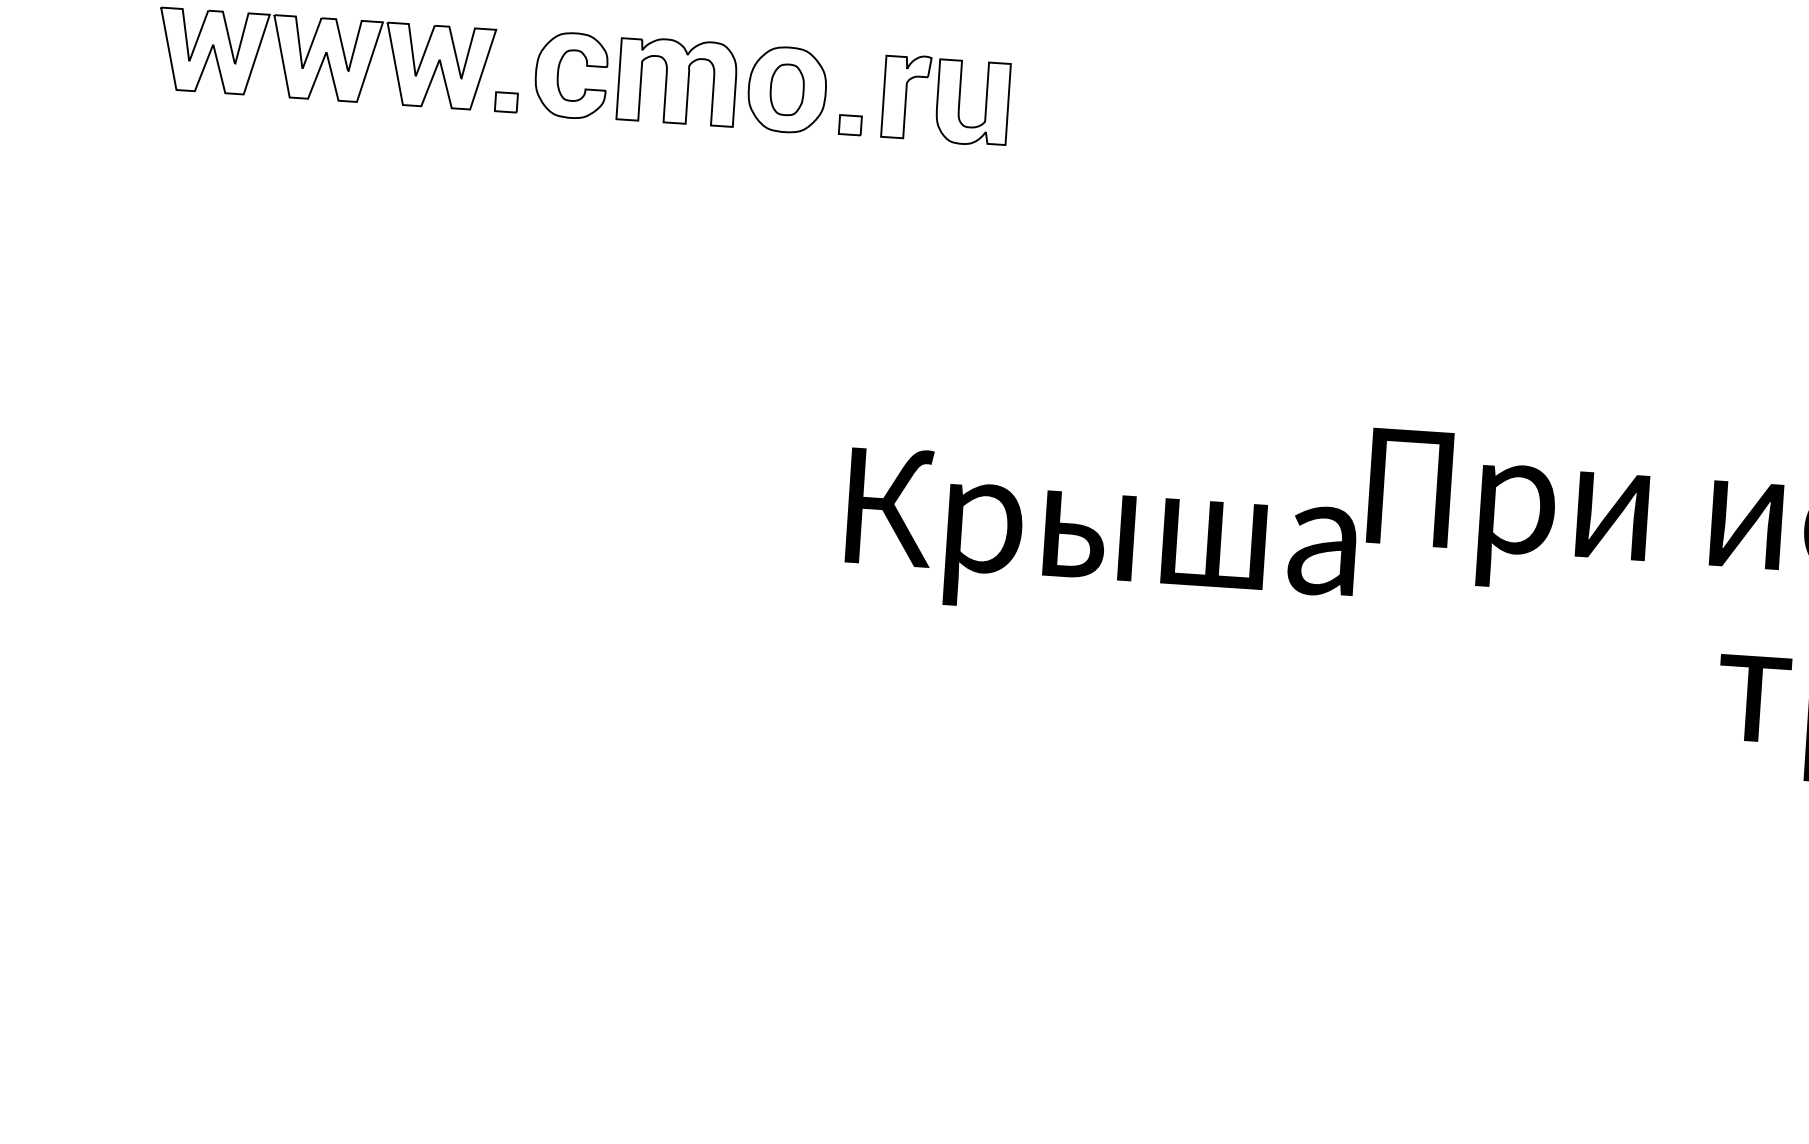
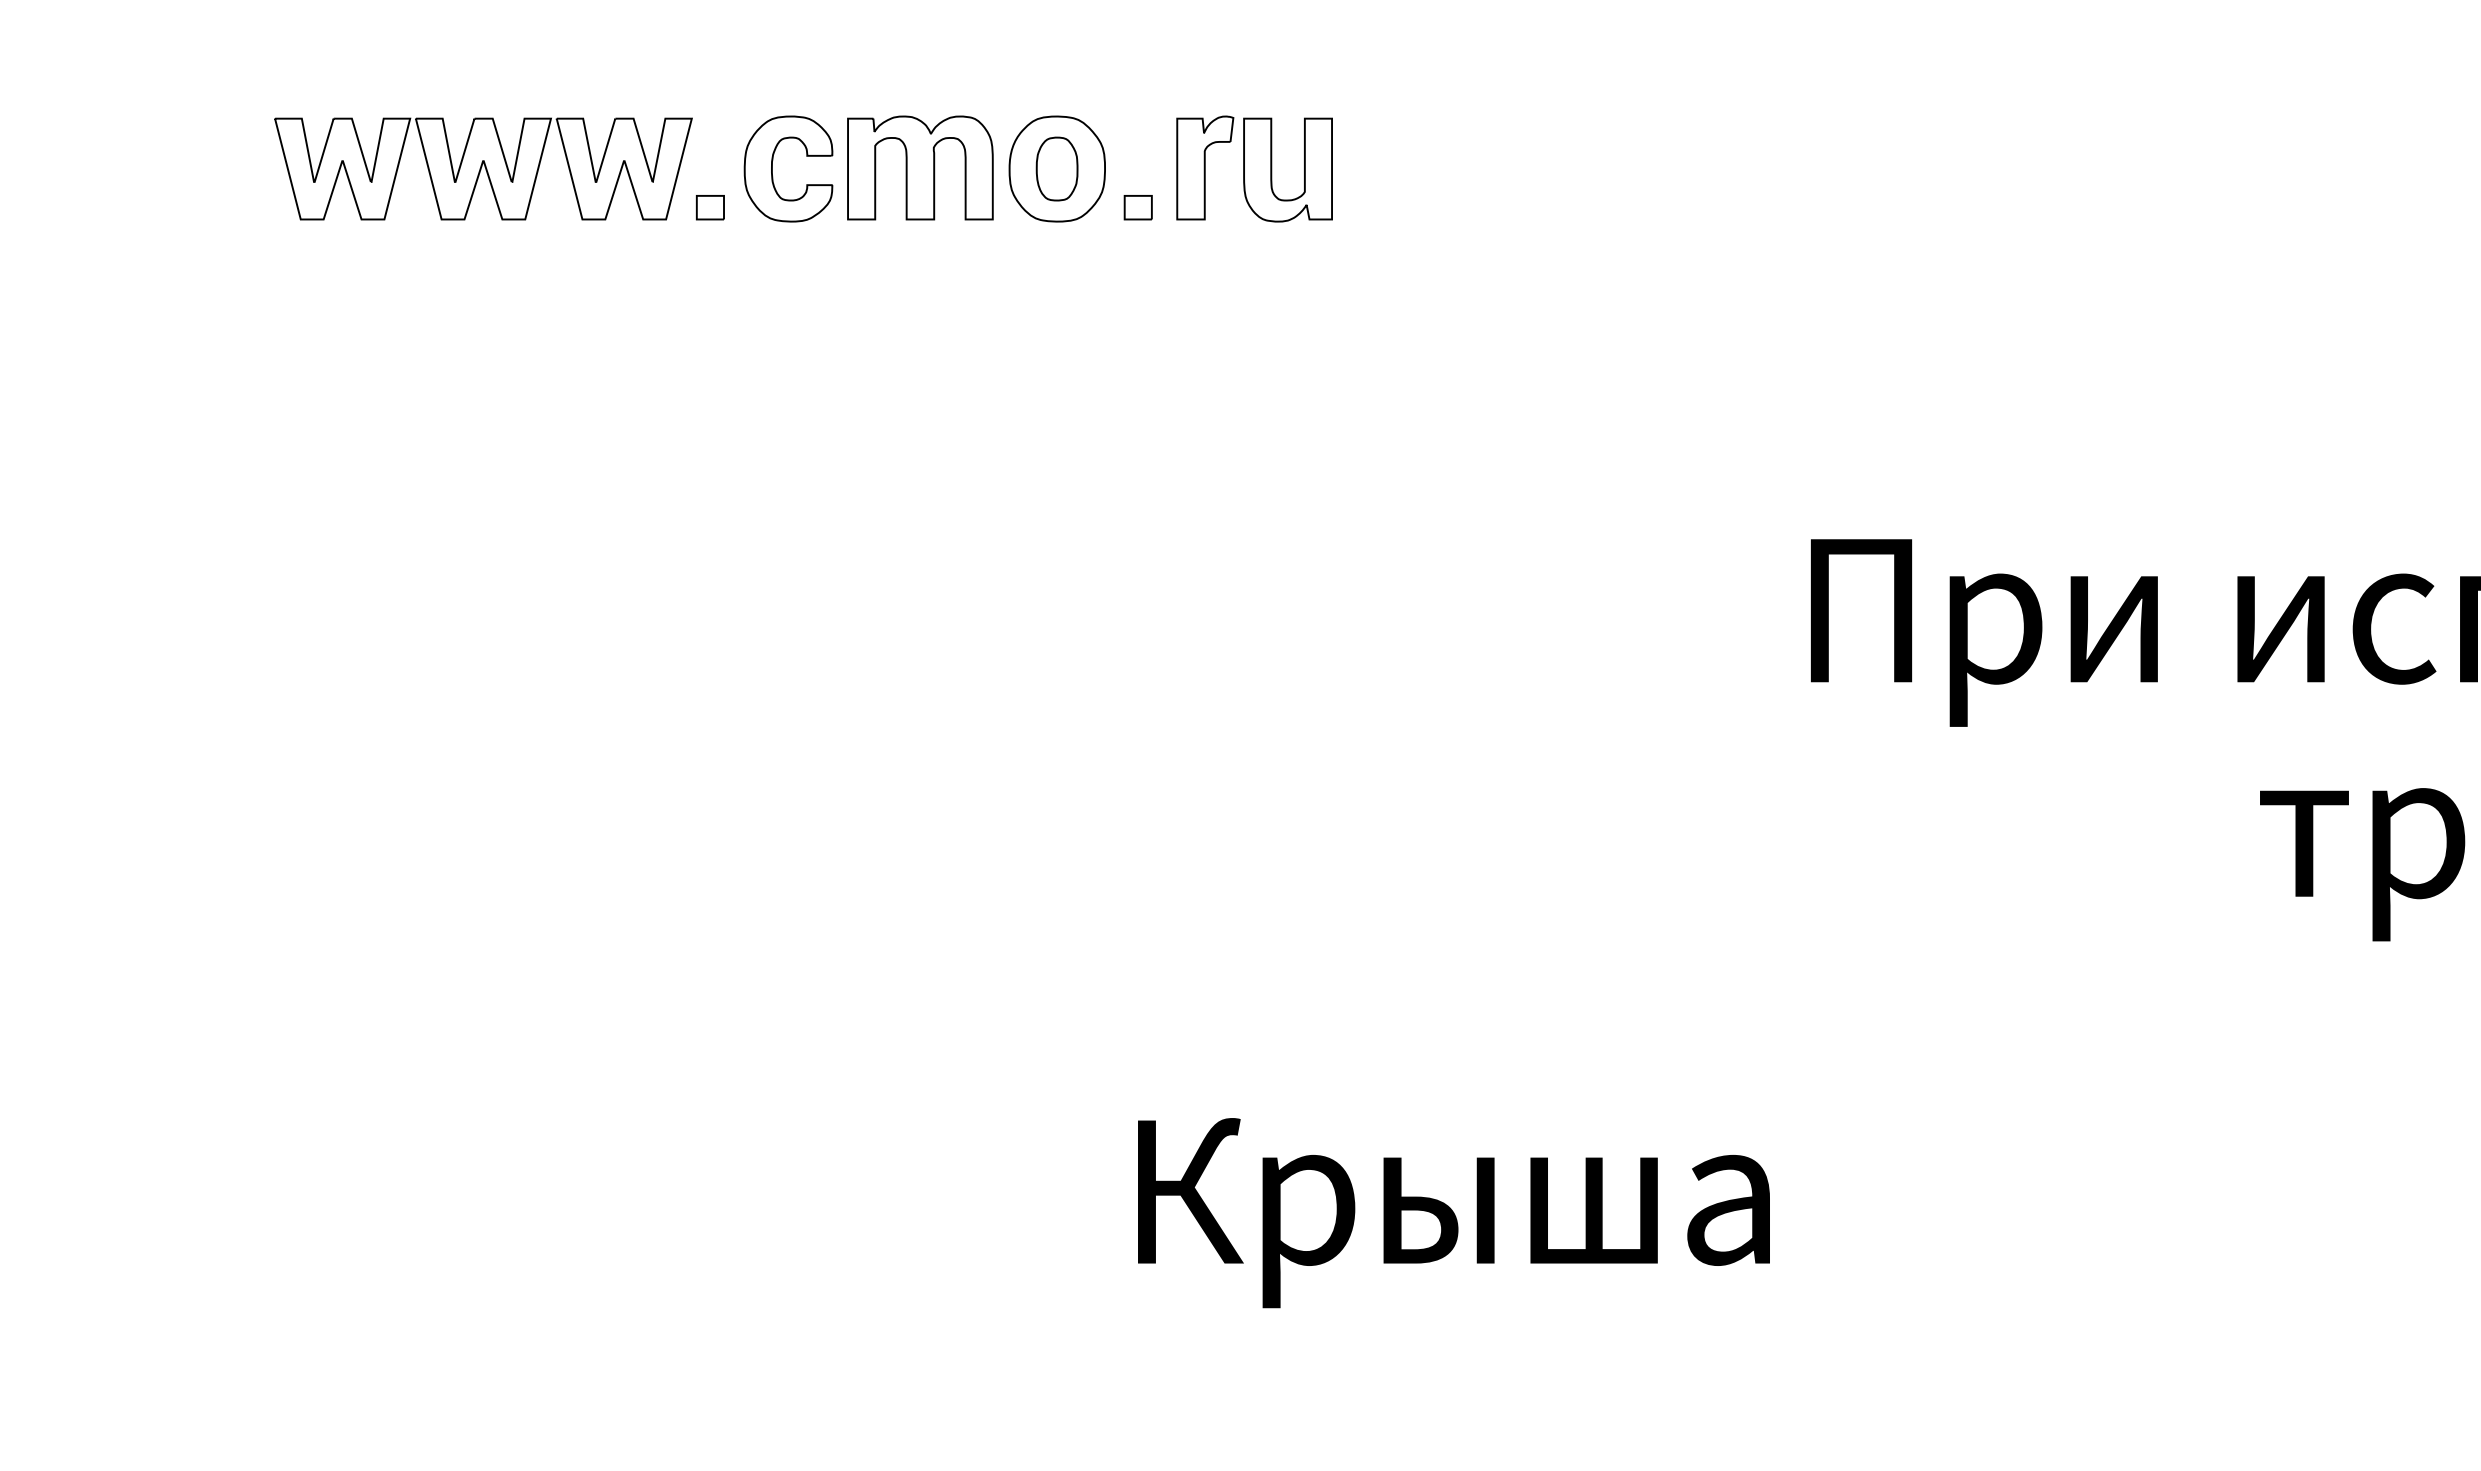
text: (1100, 539) -> (1453, 1213), moved

